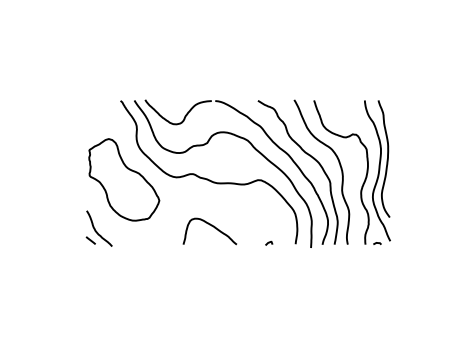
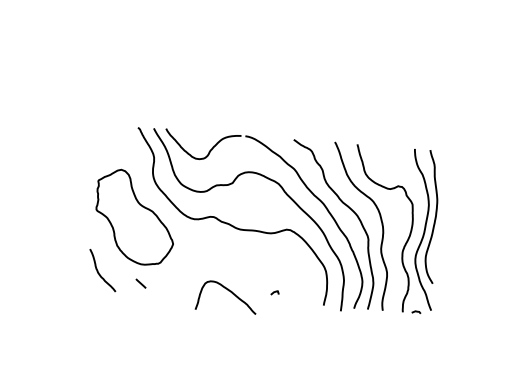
curve: (211, 226) -> (228, 291), moved
line: (90, 240) -> (140, 283), moved
curve: (269, 242) -> (275, 291), moved

